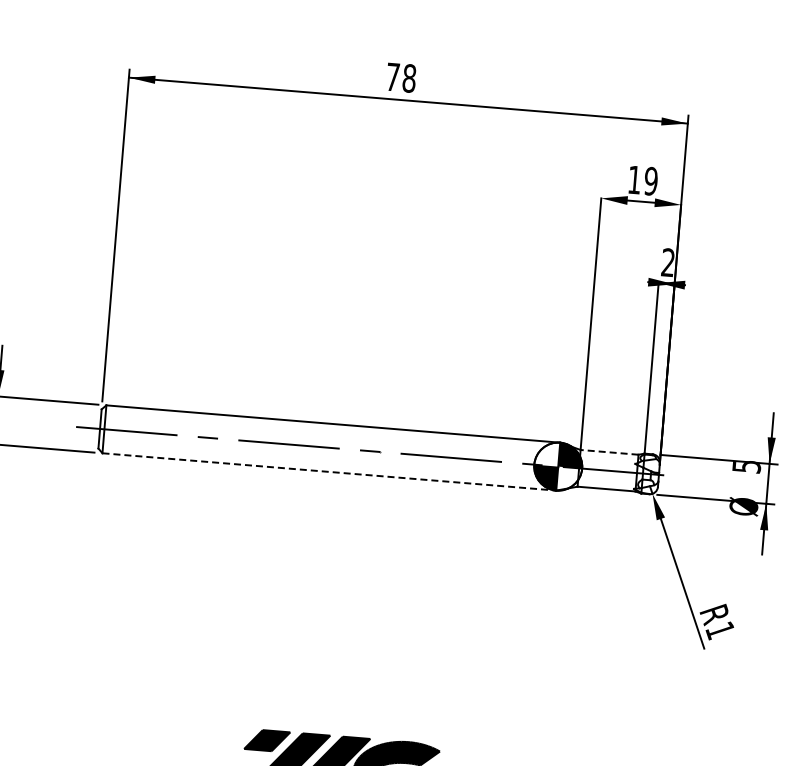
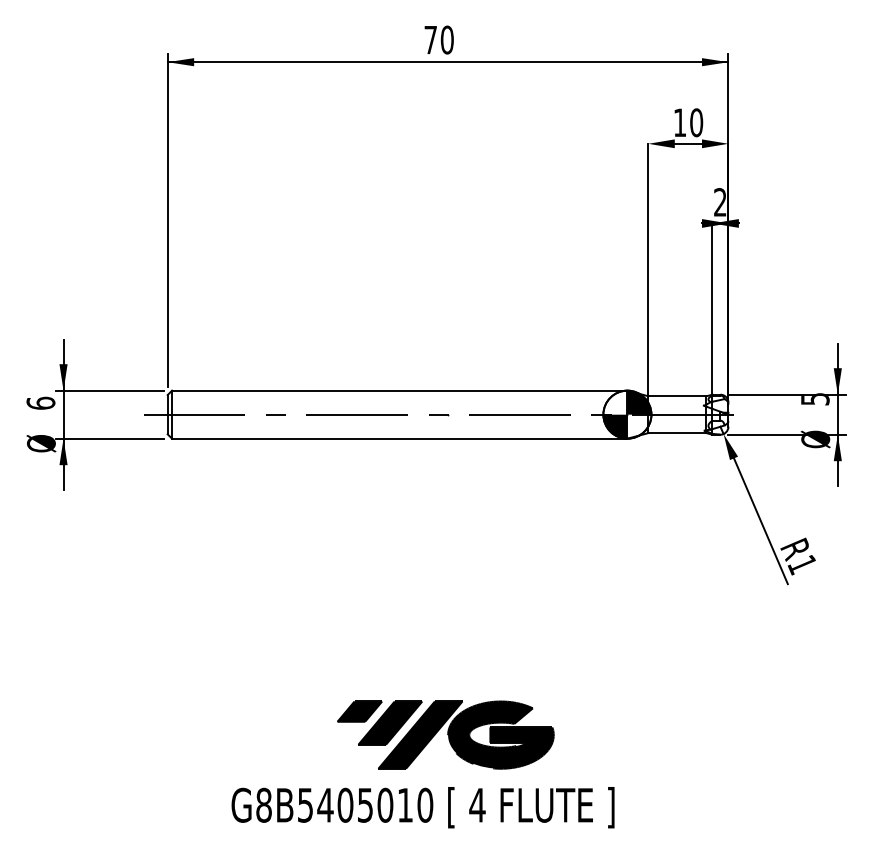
text: (408, 78) -> (446, 40), 78 -> 70
text: (651, 181) -> (696, 122), 19 -> 10
line: (608, 452) -> (676, 396), dashed -> solid
line: (329, 471) -> (399, 438), dashed -> solid

